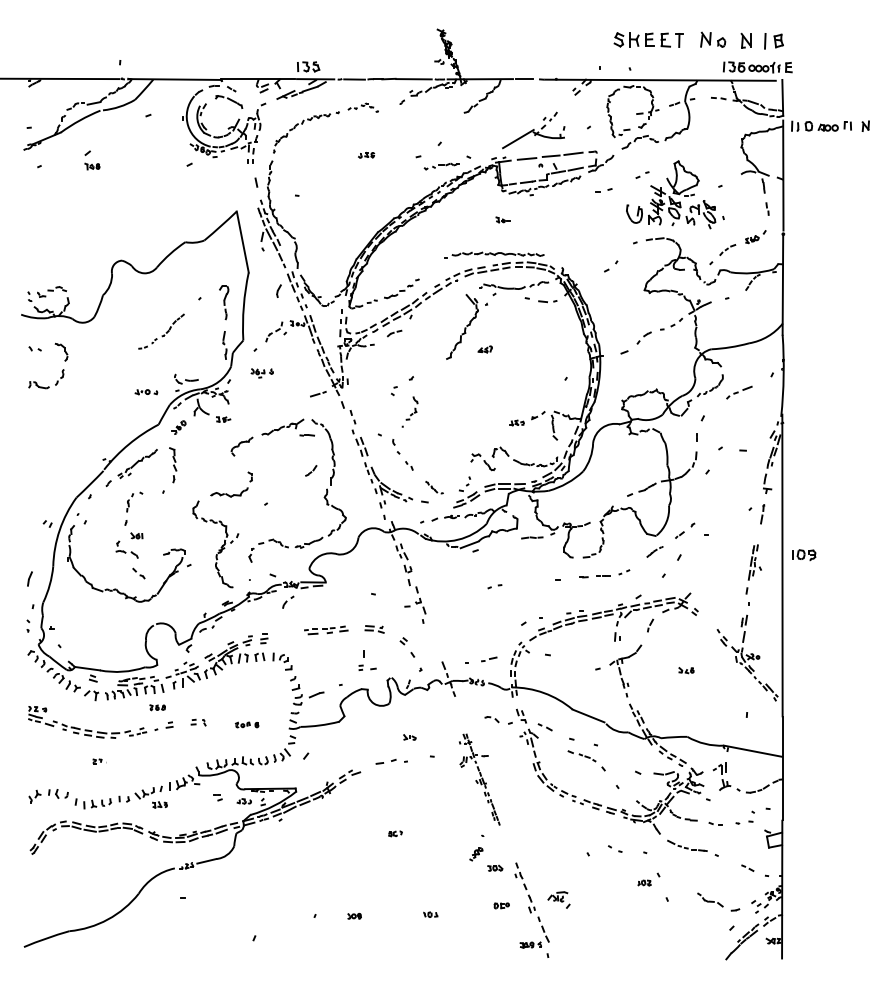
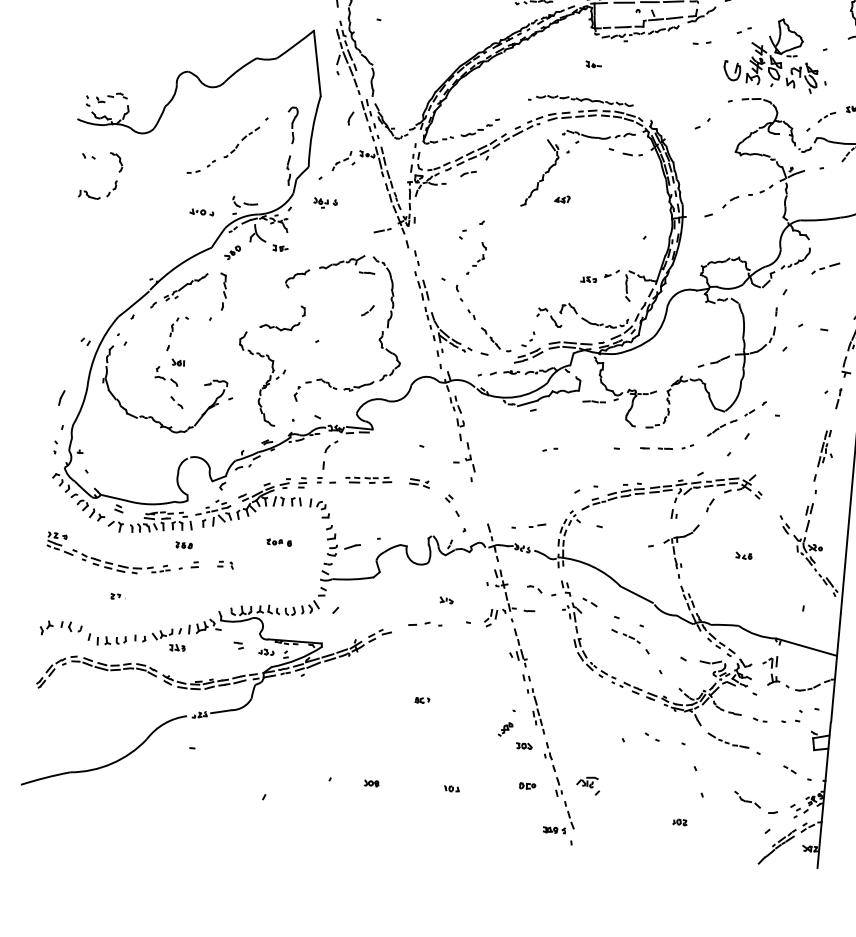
part: (161, 331) -> (223, 149), size x1.43
part: (434, 487) -> (496, 339), size x1.67
part: (654, 551) -> (721, 427), size x1.67
part: (367, 660) -> (327, 473), moved
part: (247, 724) -> (279, 542), moved
part: (479, 779) -> (515, 651), size x1.67
part: (644, 882) -> (680, 821), moved

